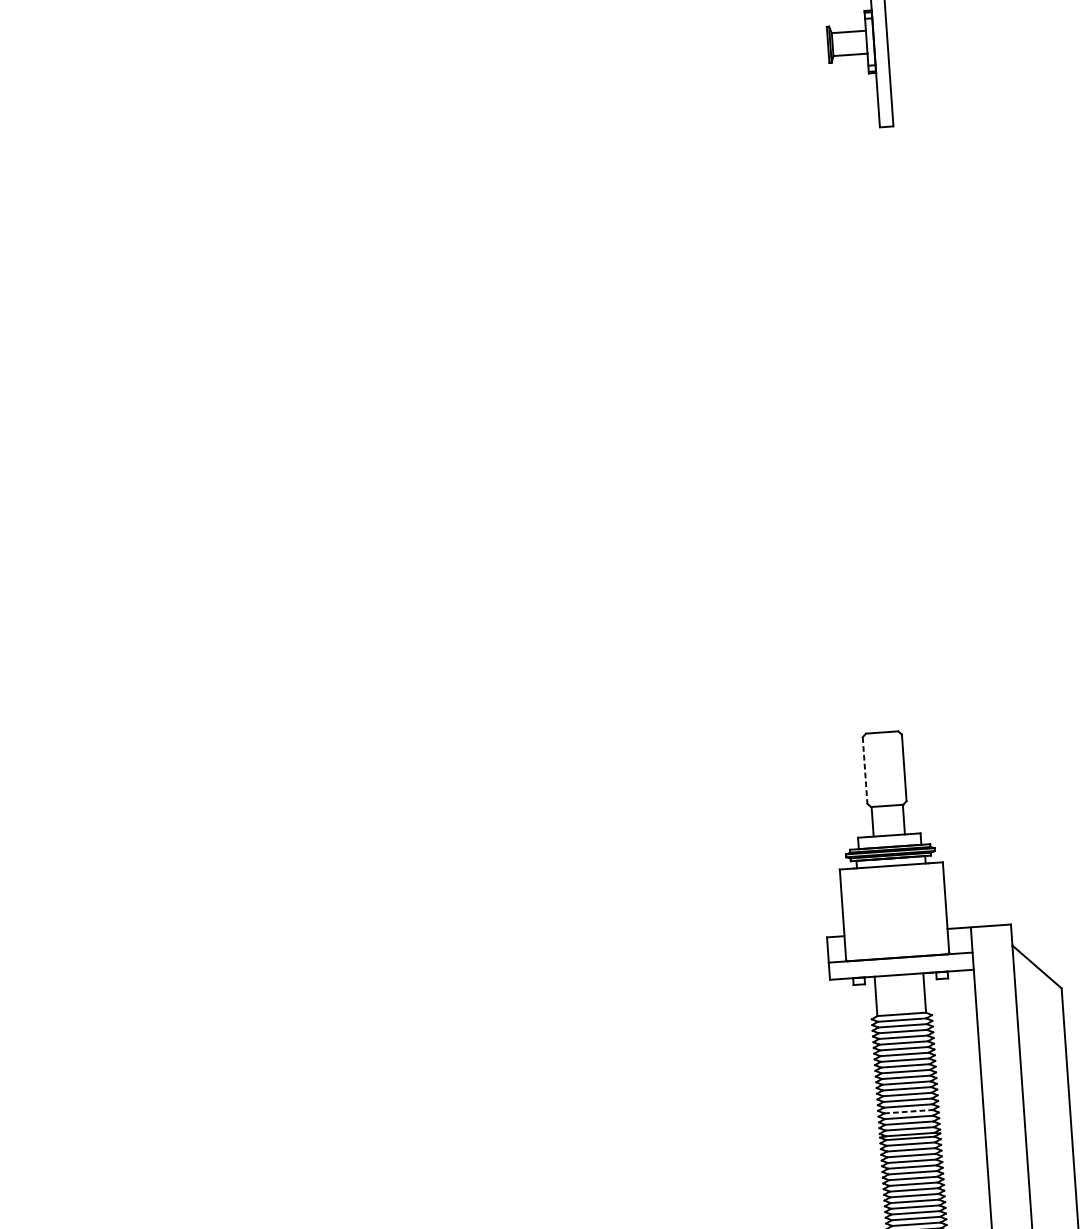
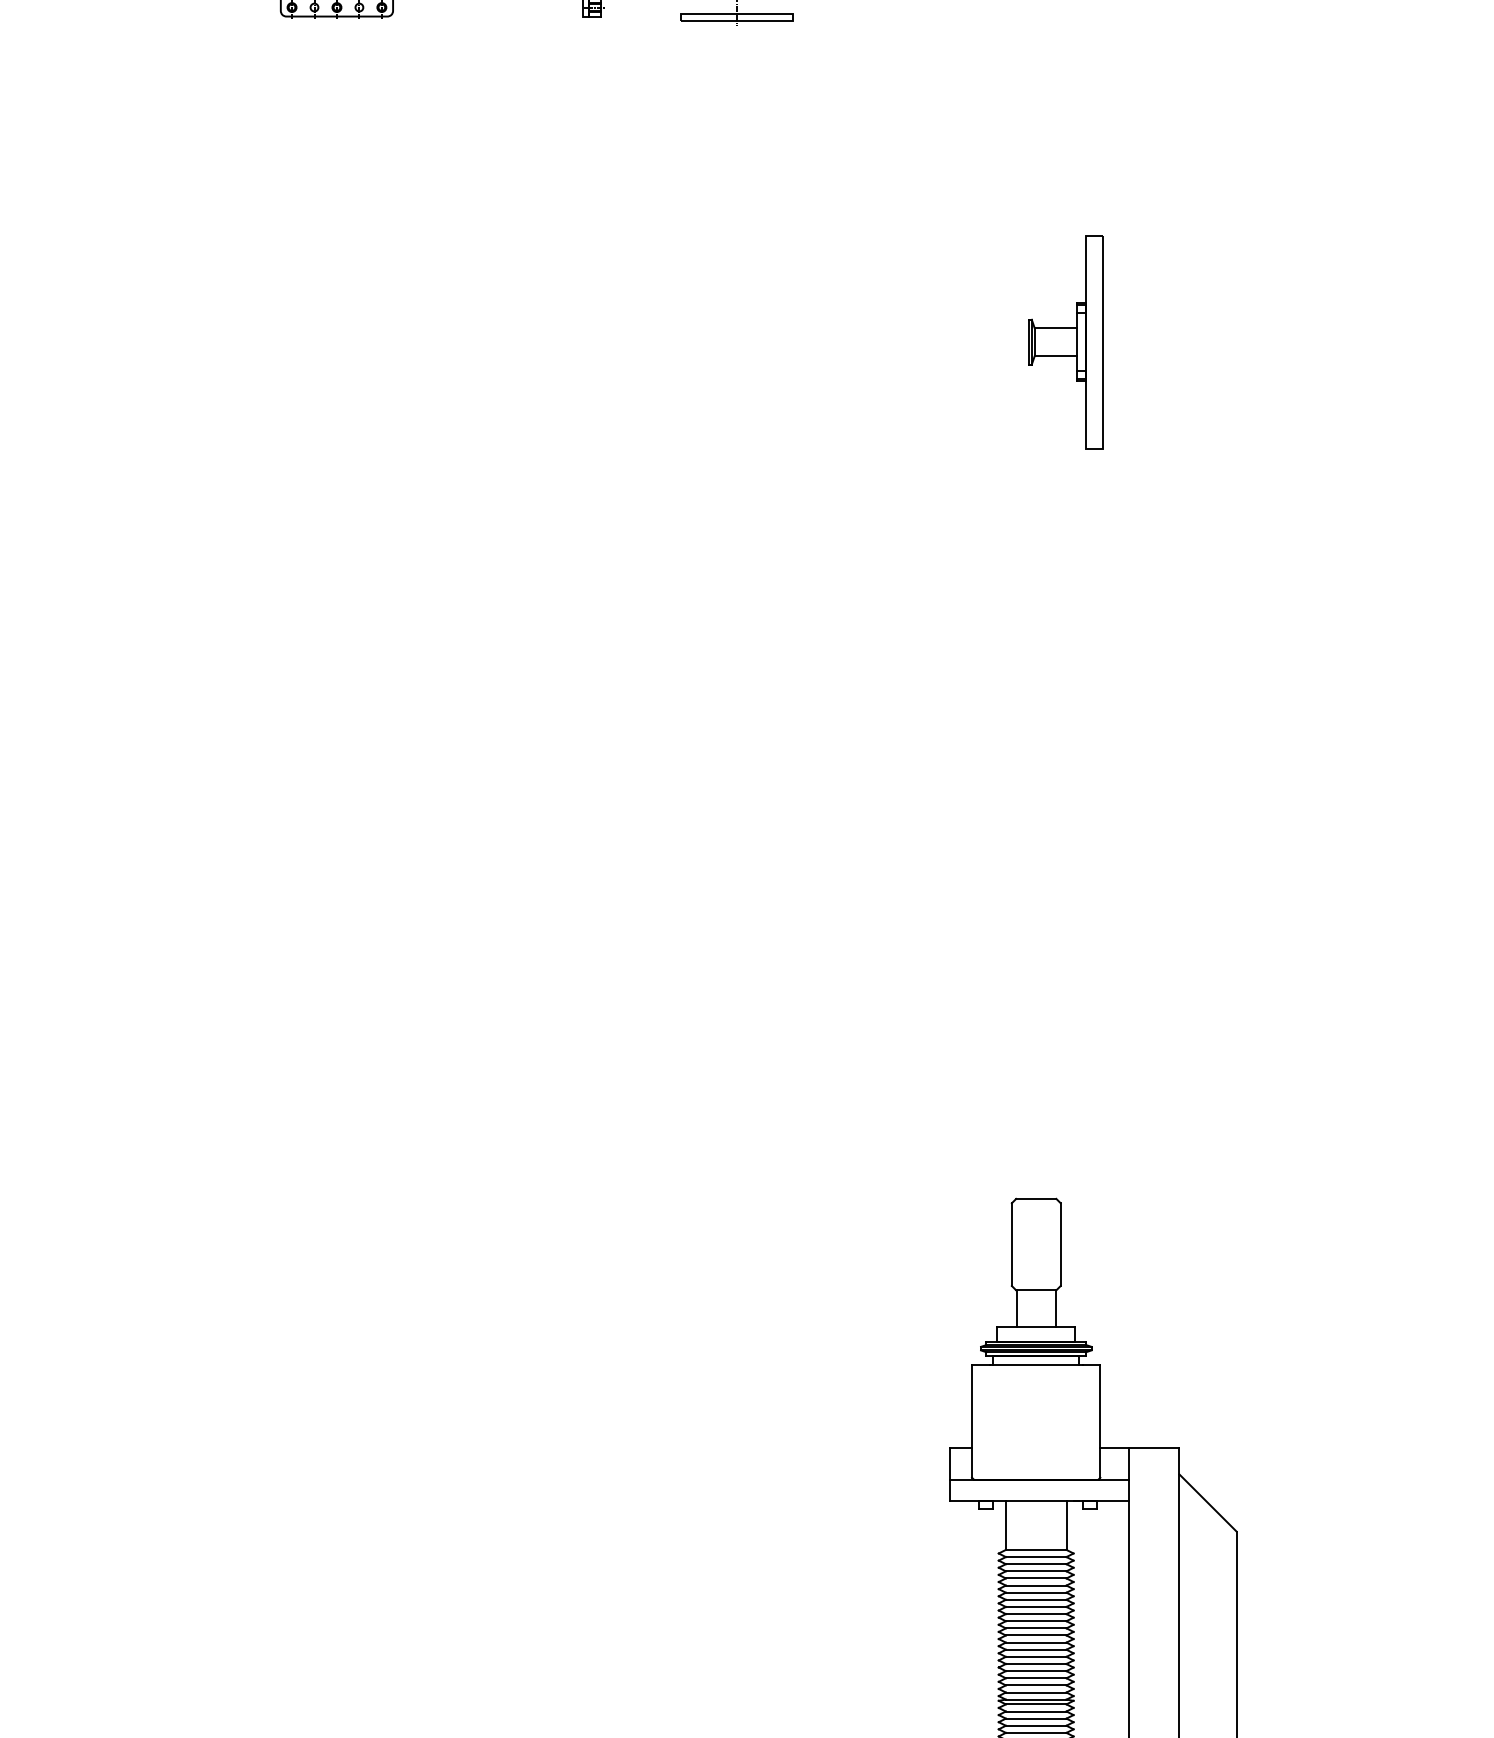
line: (864, 771) -> (1011, 1245), dashed -> solid
line: (908, 1111) -> (1036, 1671), dashed -> solid

